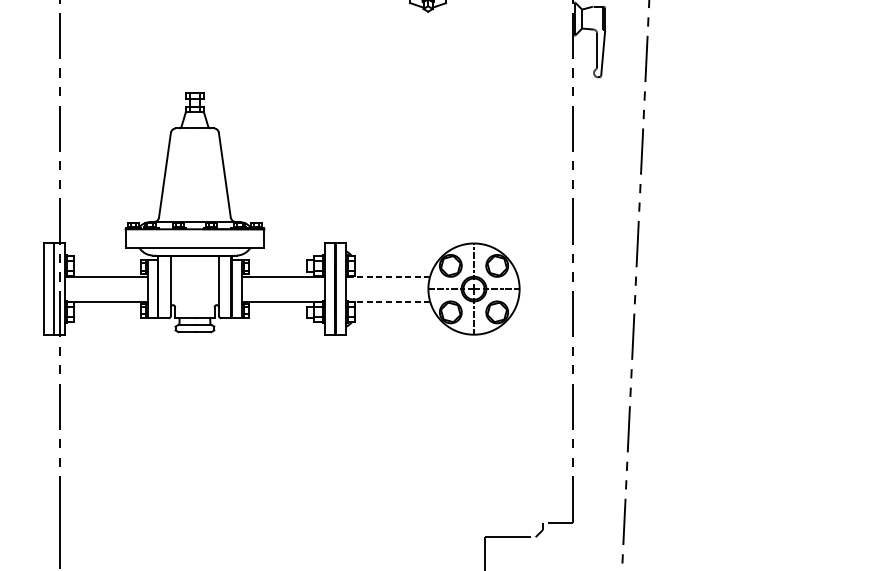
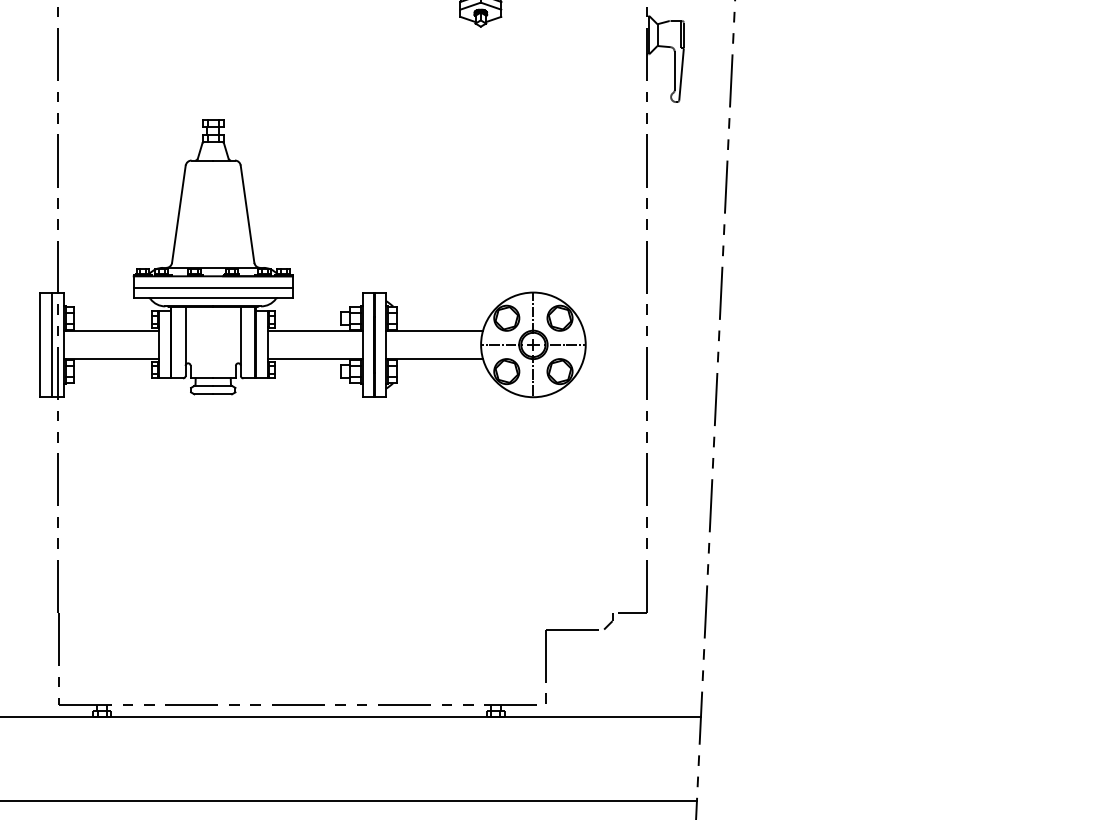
line: (194, 239) -> (212, 287), added
line: (389, 276) -> (436, 330), dashed -> solid
line: (389, 301) -> (436, 359), dashed -> solid

